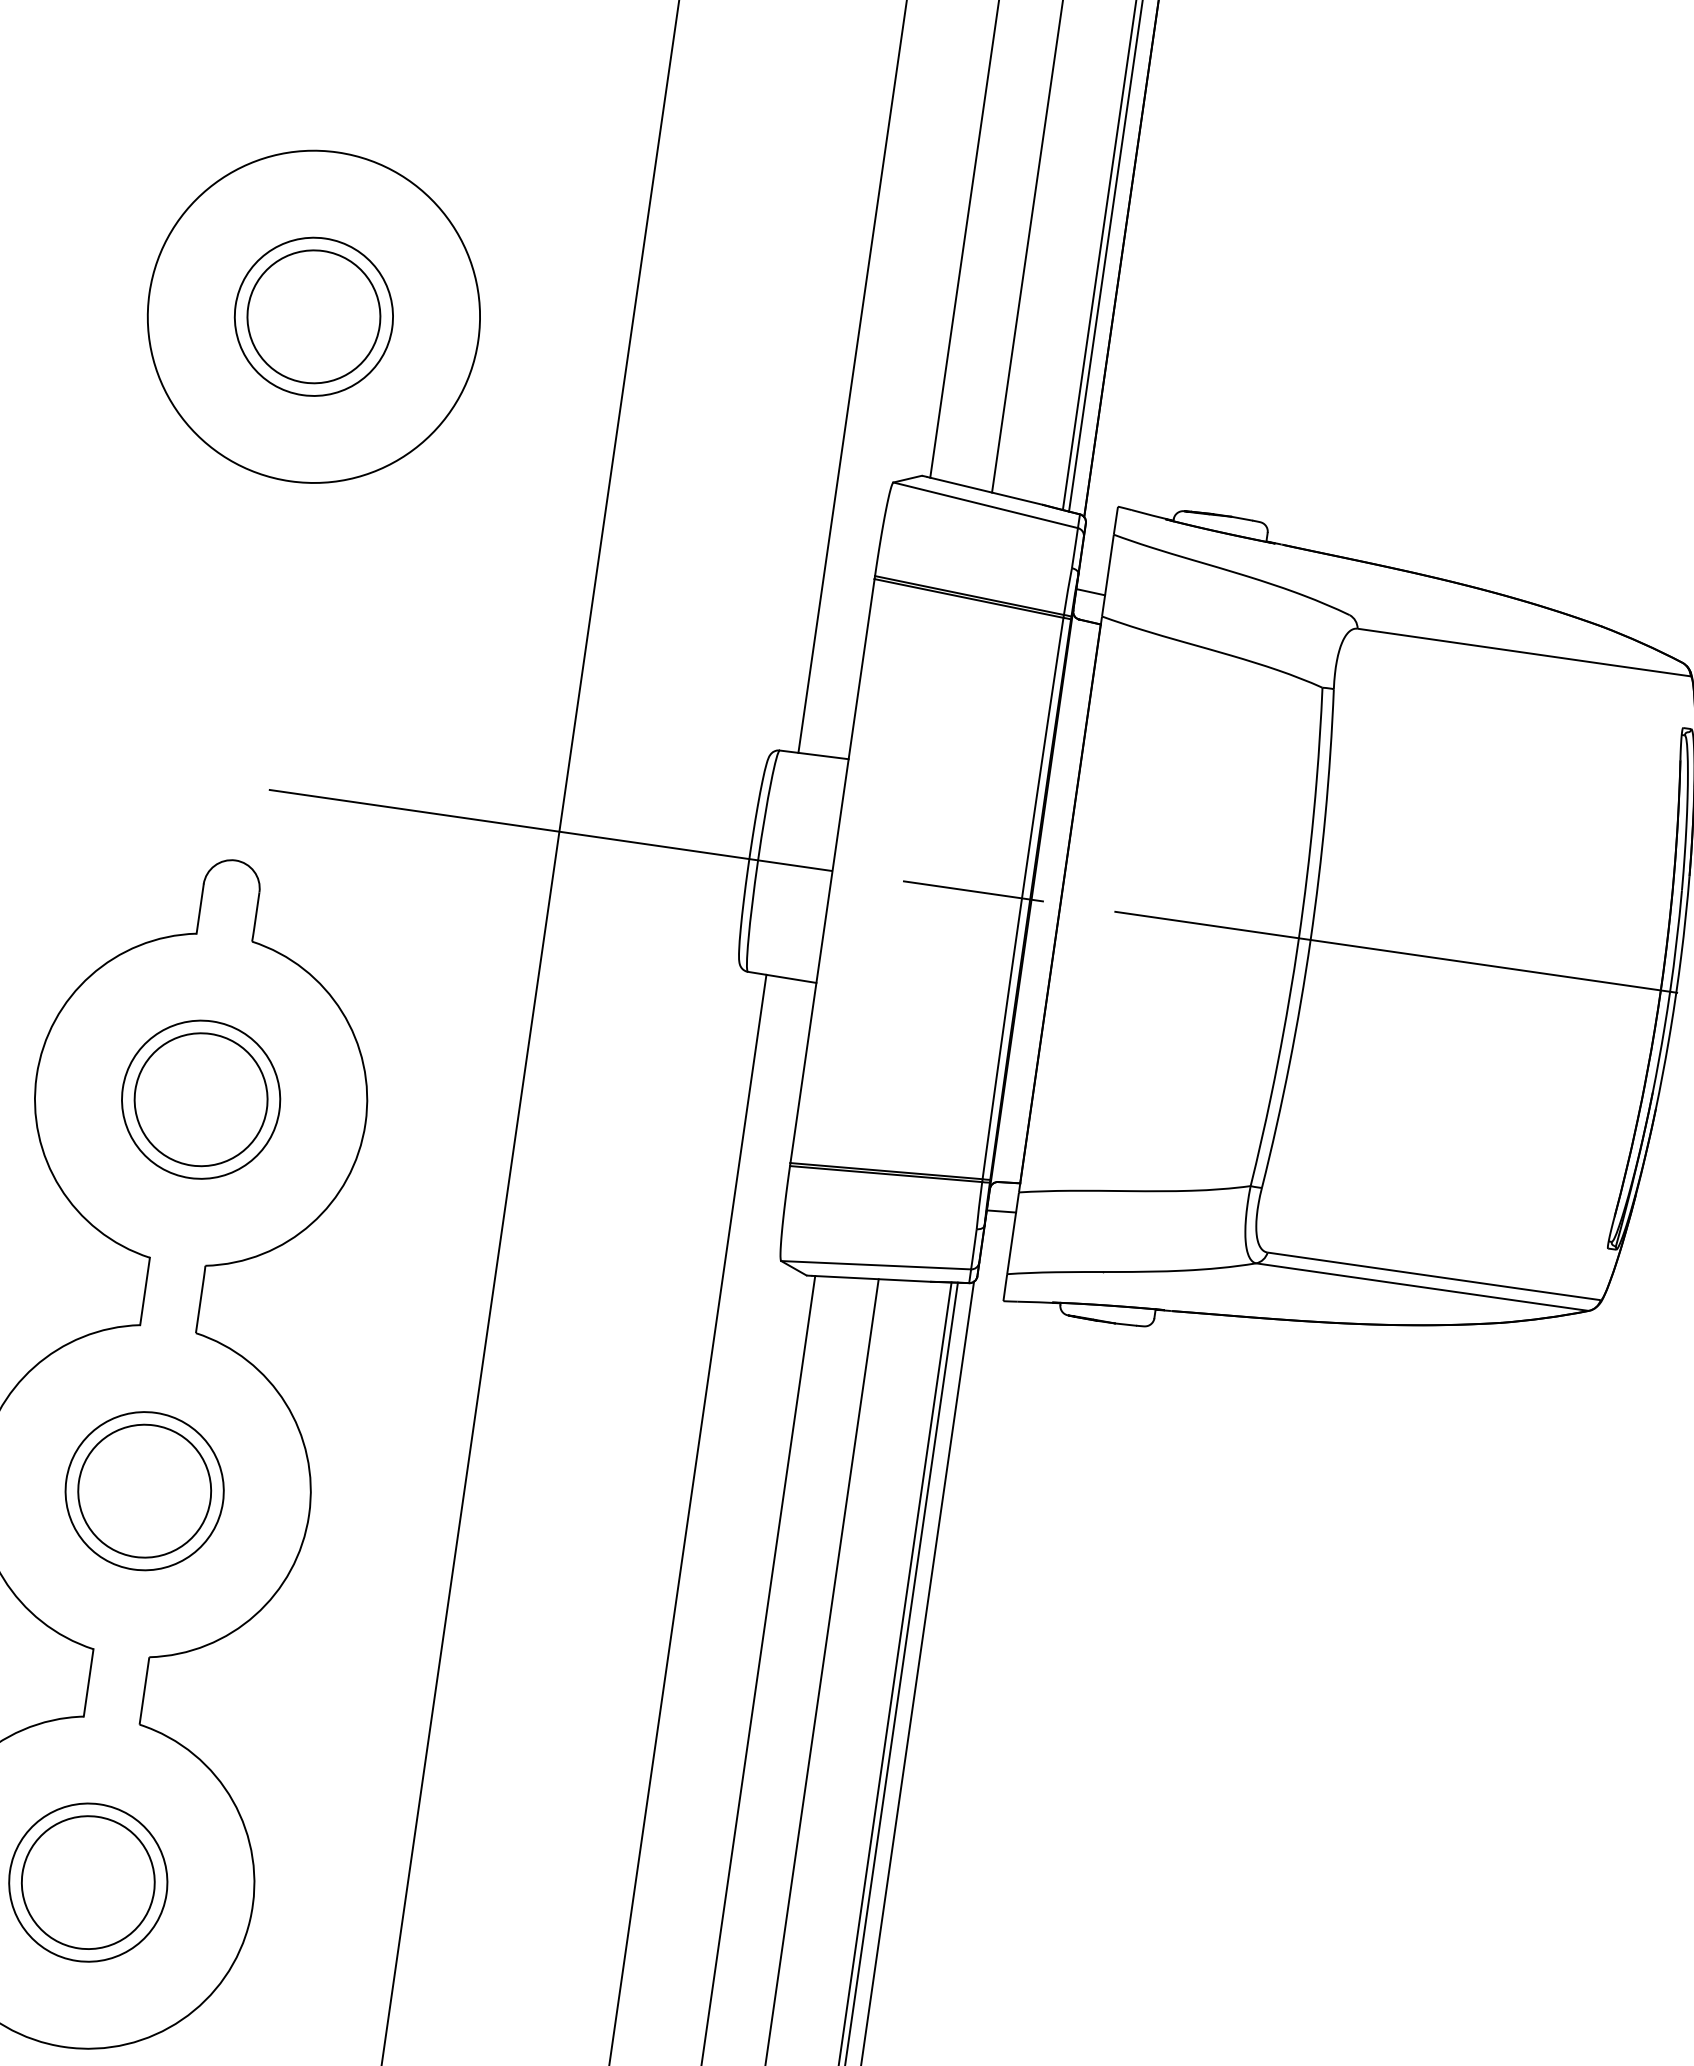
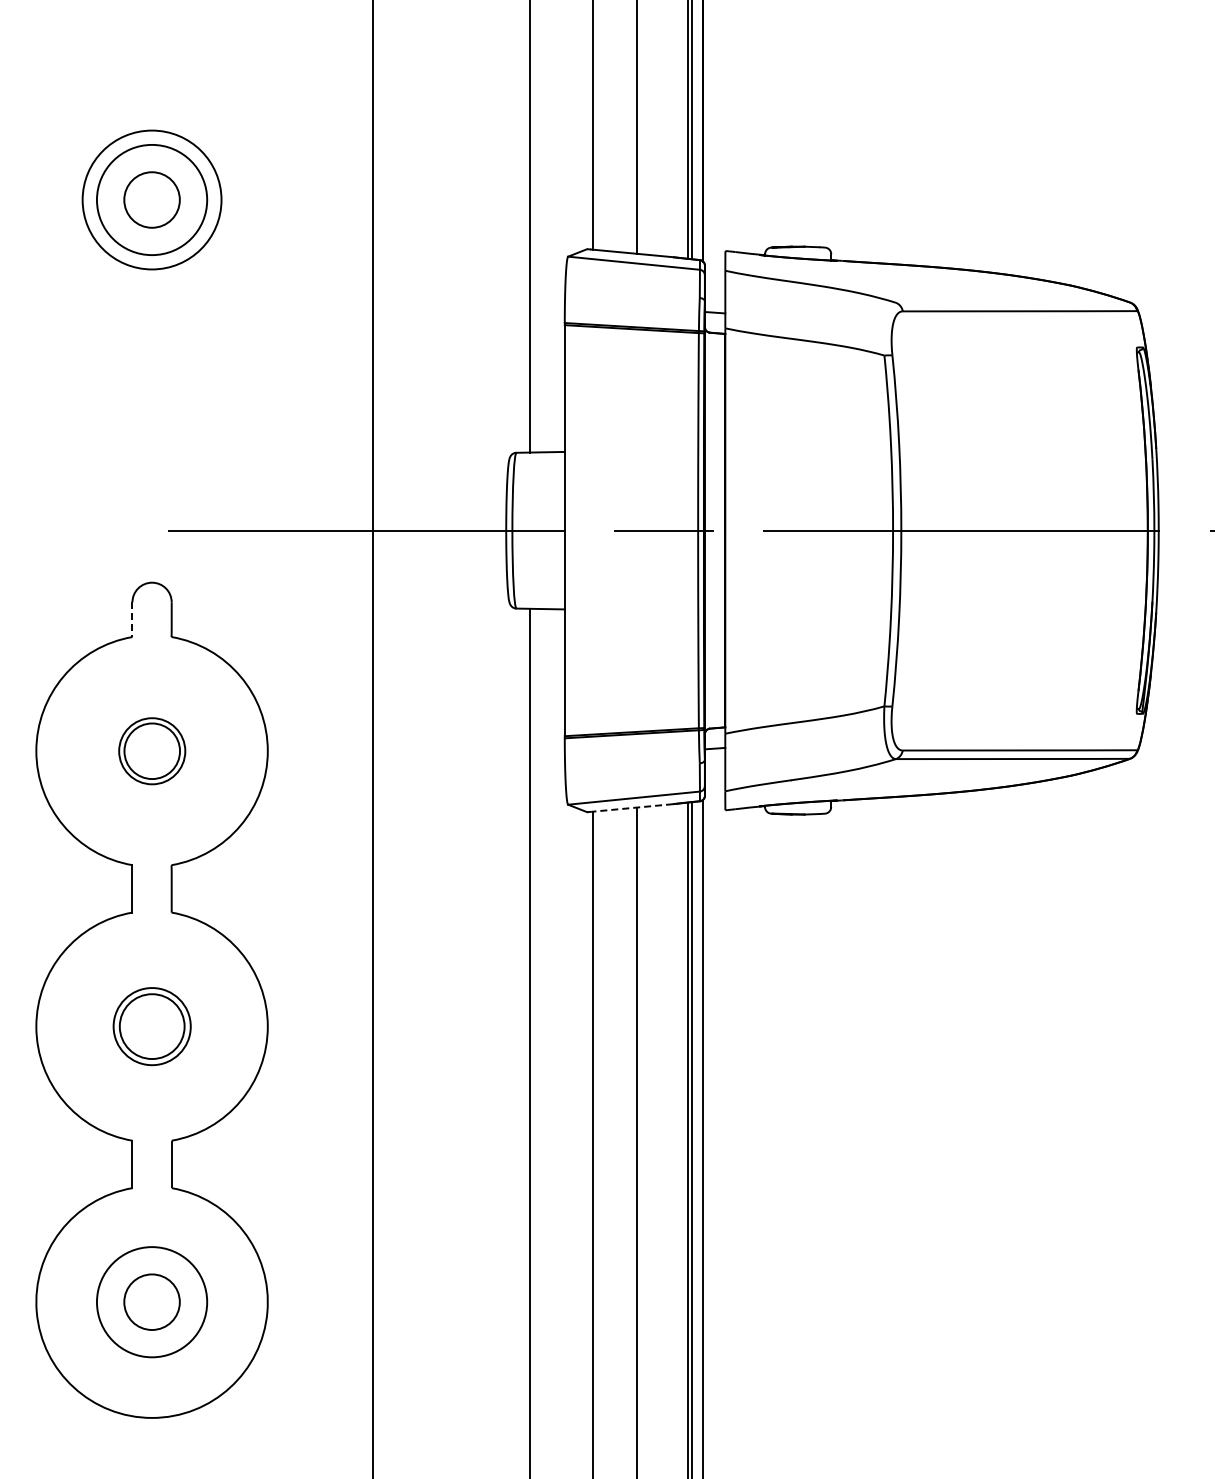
circle: (313, 315) -> (151, 199), size x0.6
circle: (313, 315) -> (151, 199), size x0.6
line: (200, 910) -> (132, 620), solid -> dashed
part: (201, 1100) -> (152, 751), size x0.6
line: (870, 1279) -> (631, 808), solid -> dashed
part: (145, 1491) -> (152, 1026), size x0.7
circle: (87, 1881) -> (151, 1301), size x0.6

